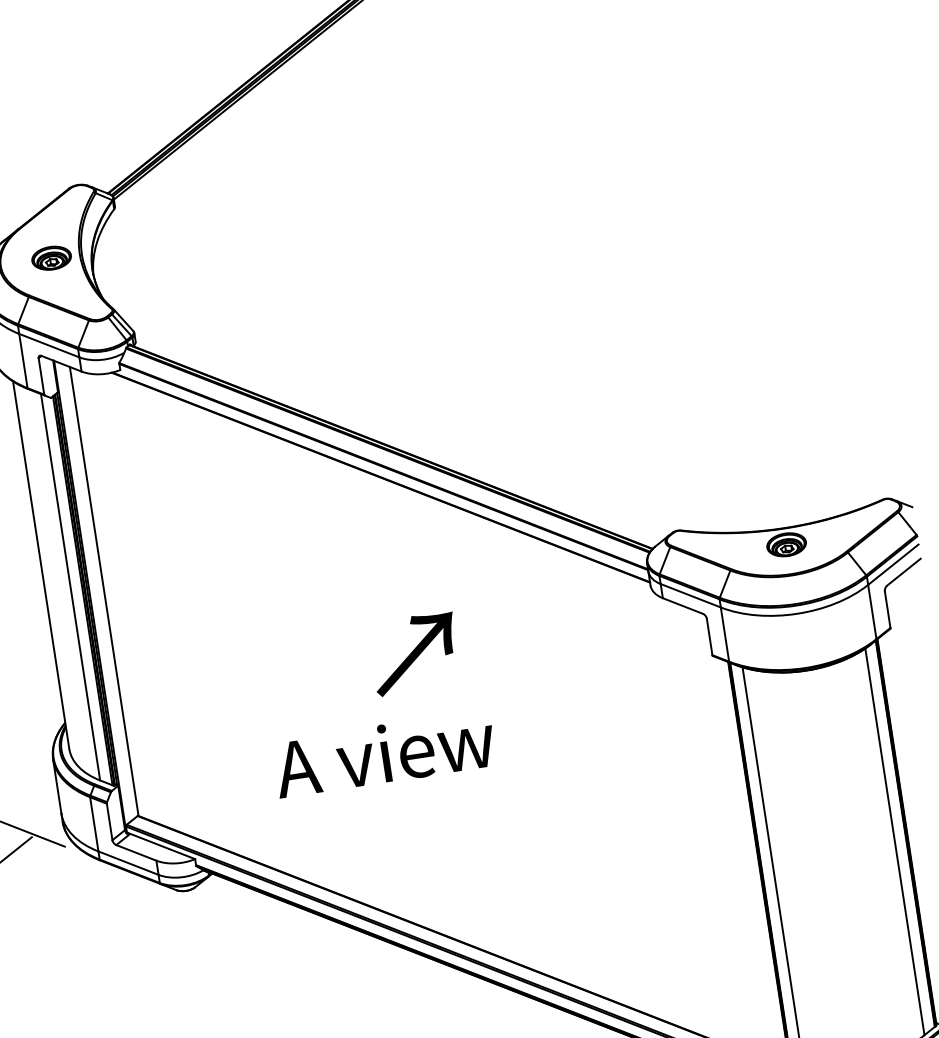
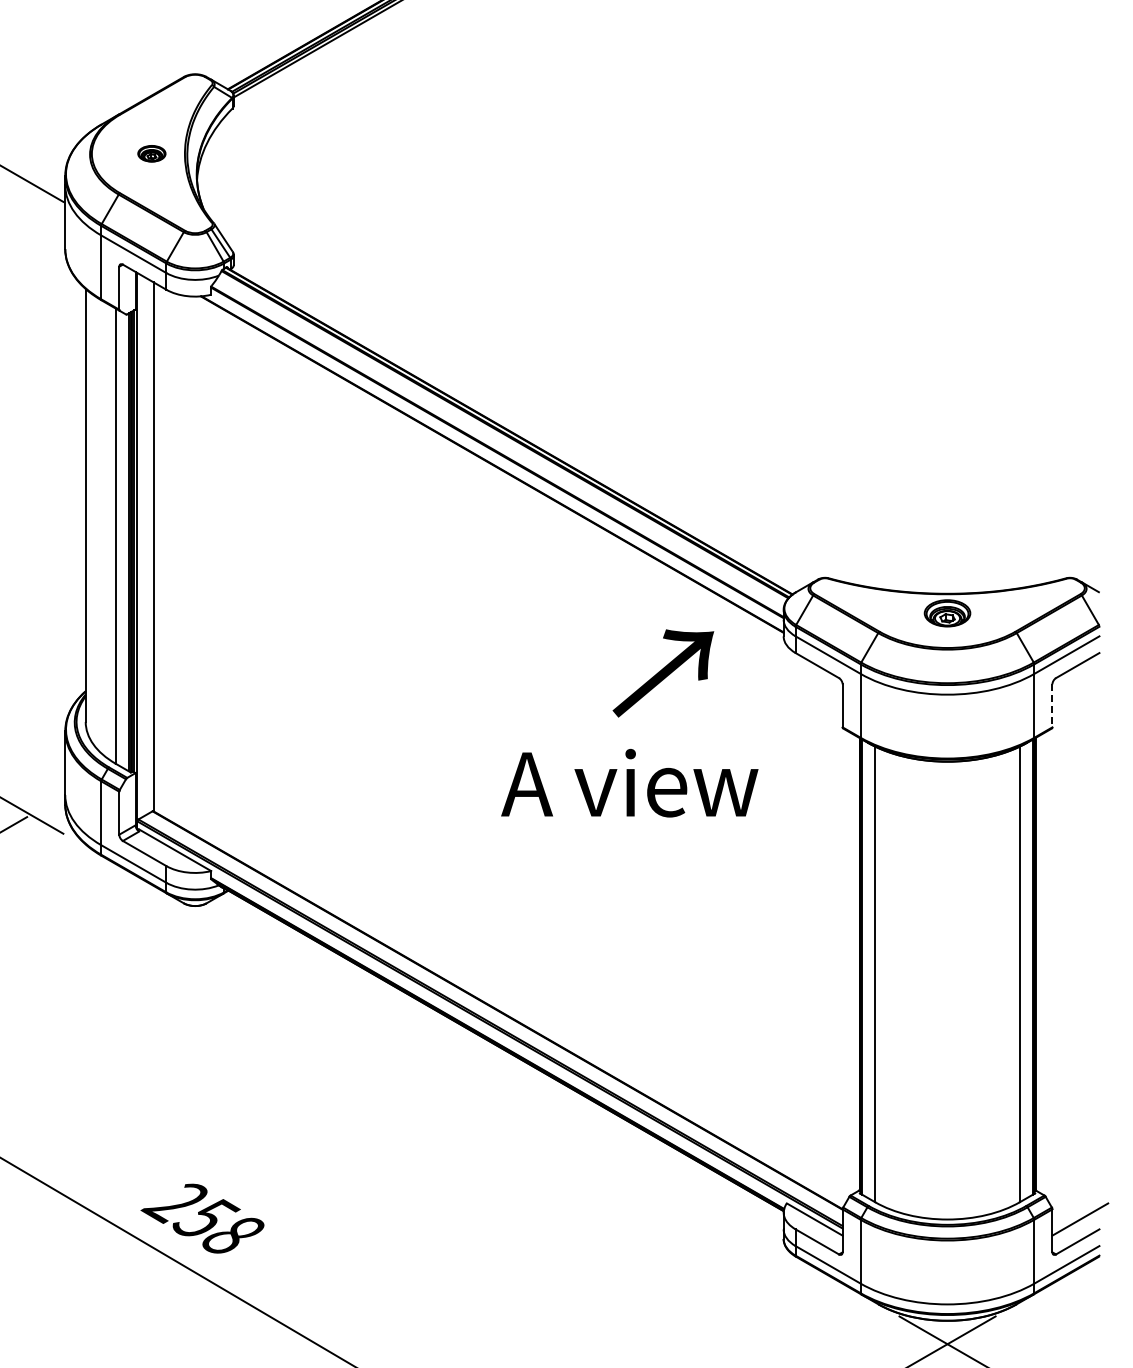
part: (51, 257) -> (151, 153), size x0.6
line: (887, 610) -> (1052, 706), solid -> dashed
text: (415, 653) -> (663, 673), moved
text: (384, 754) -> (629, 783), moved

